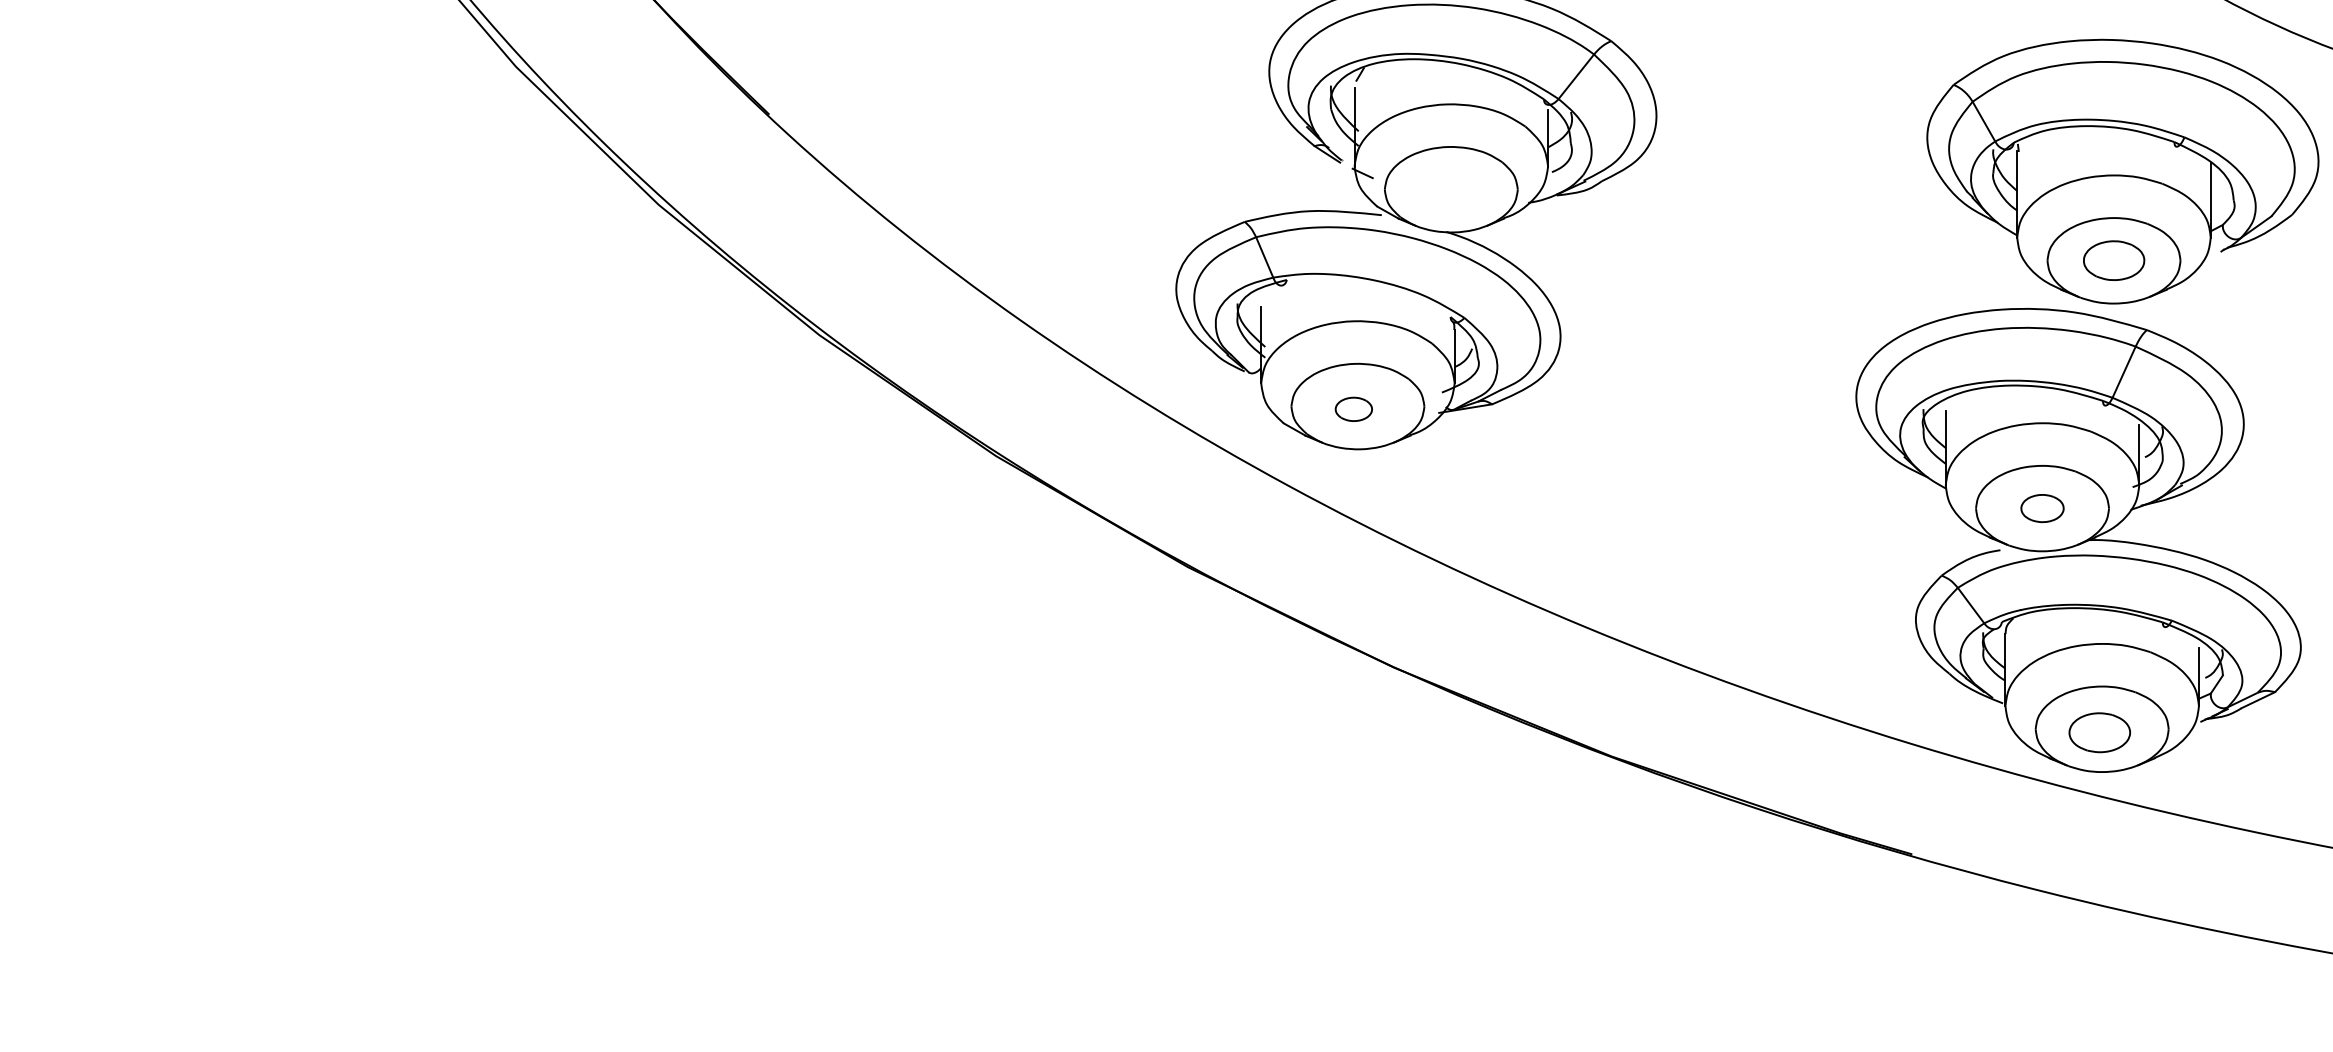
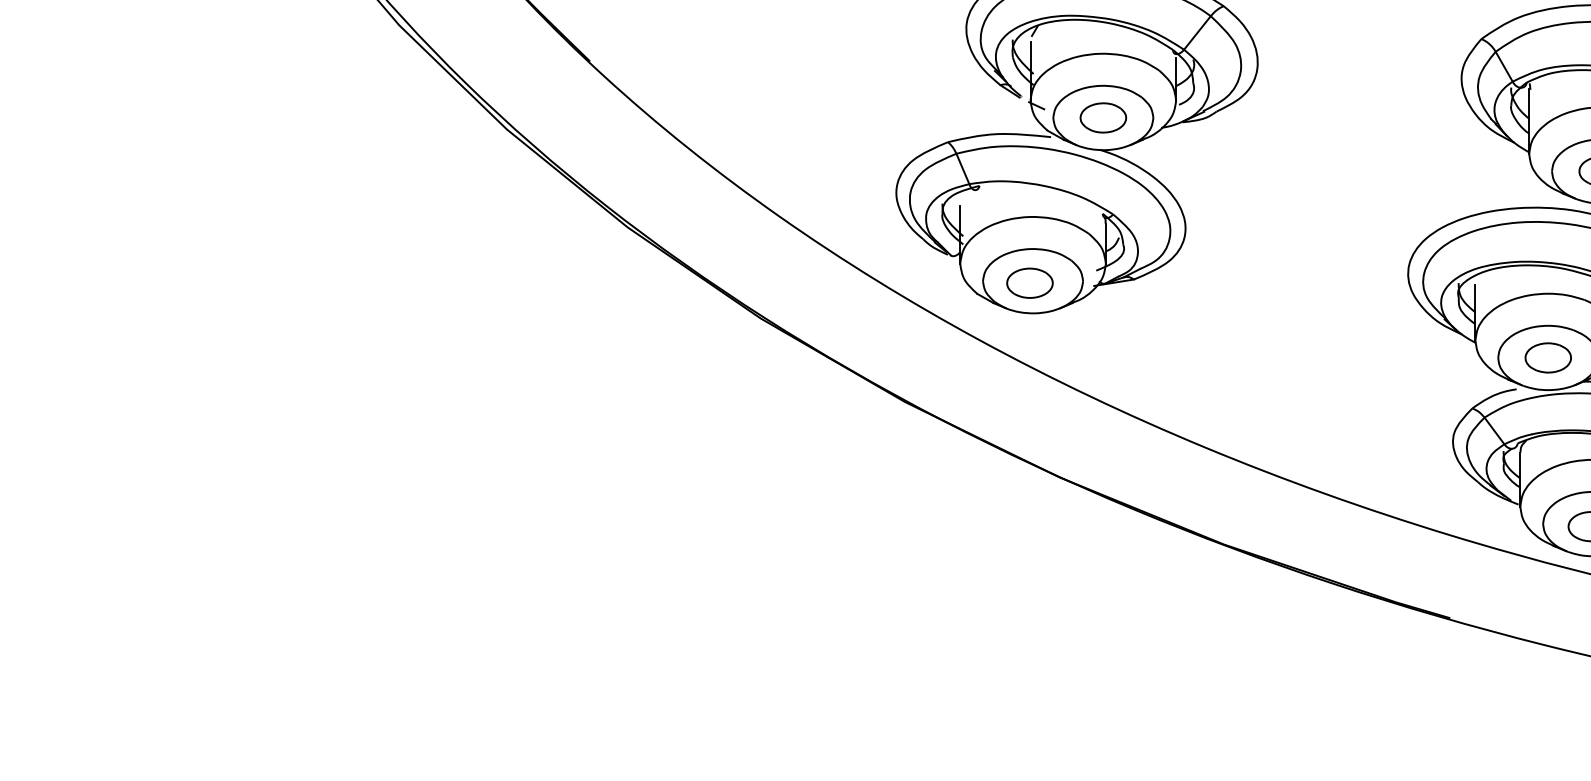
part: (1451, 189) -> (1103, 117), added
part: (1353, 409) -> (1029, 283), size x1.67
part: (2042, 508) -> (1548, 357), size x1.43

